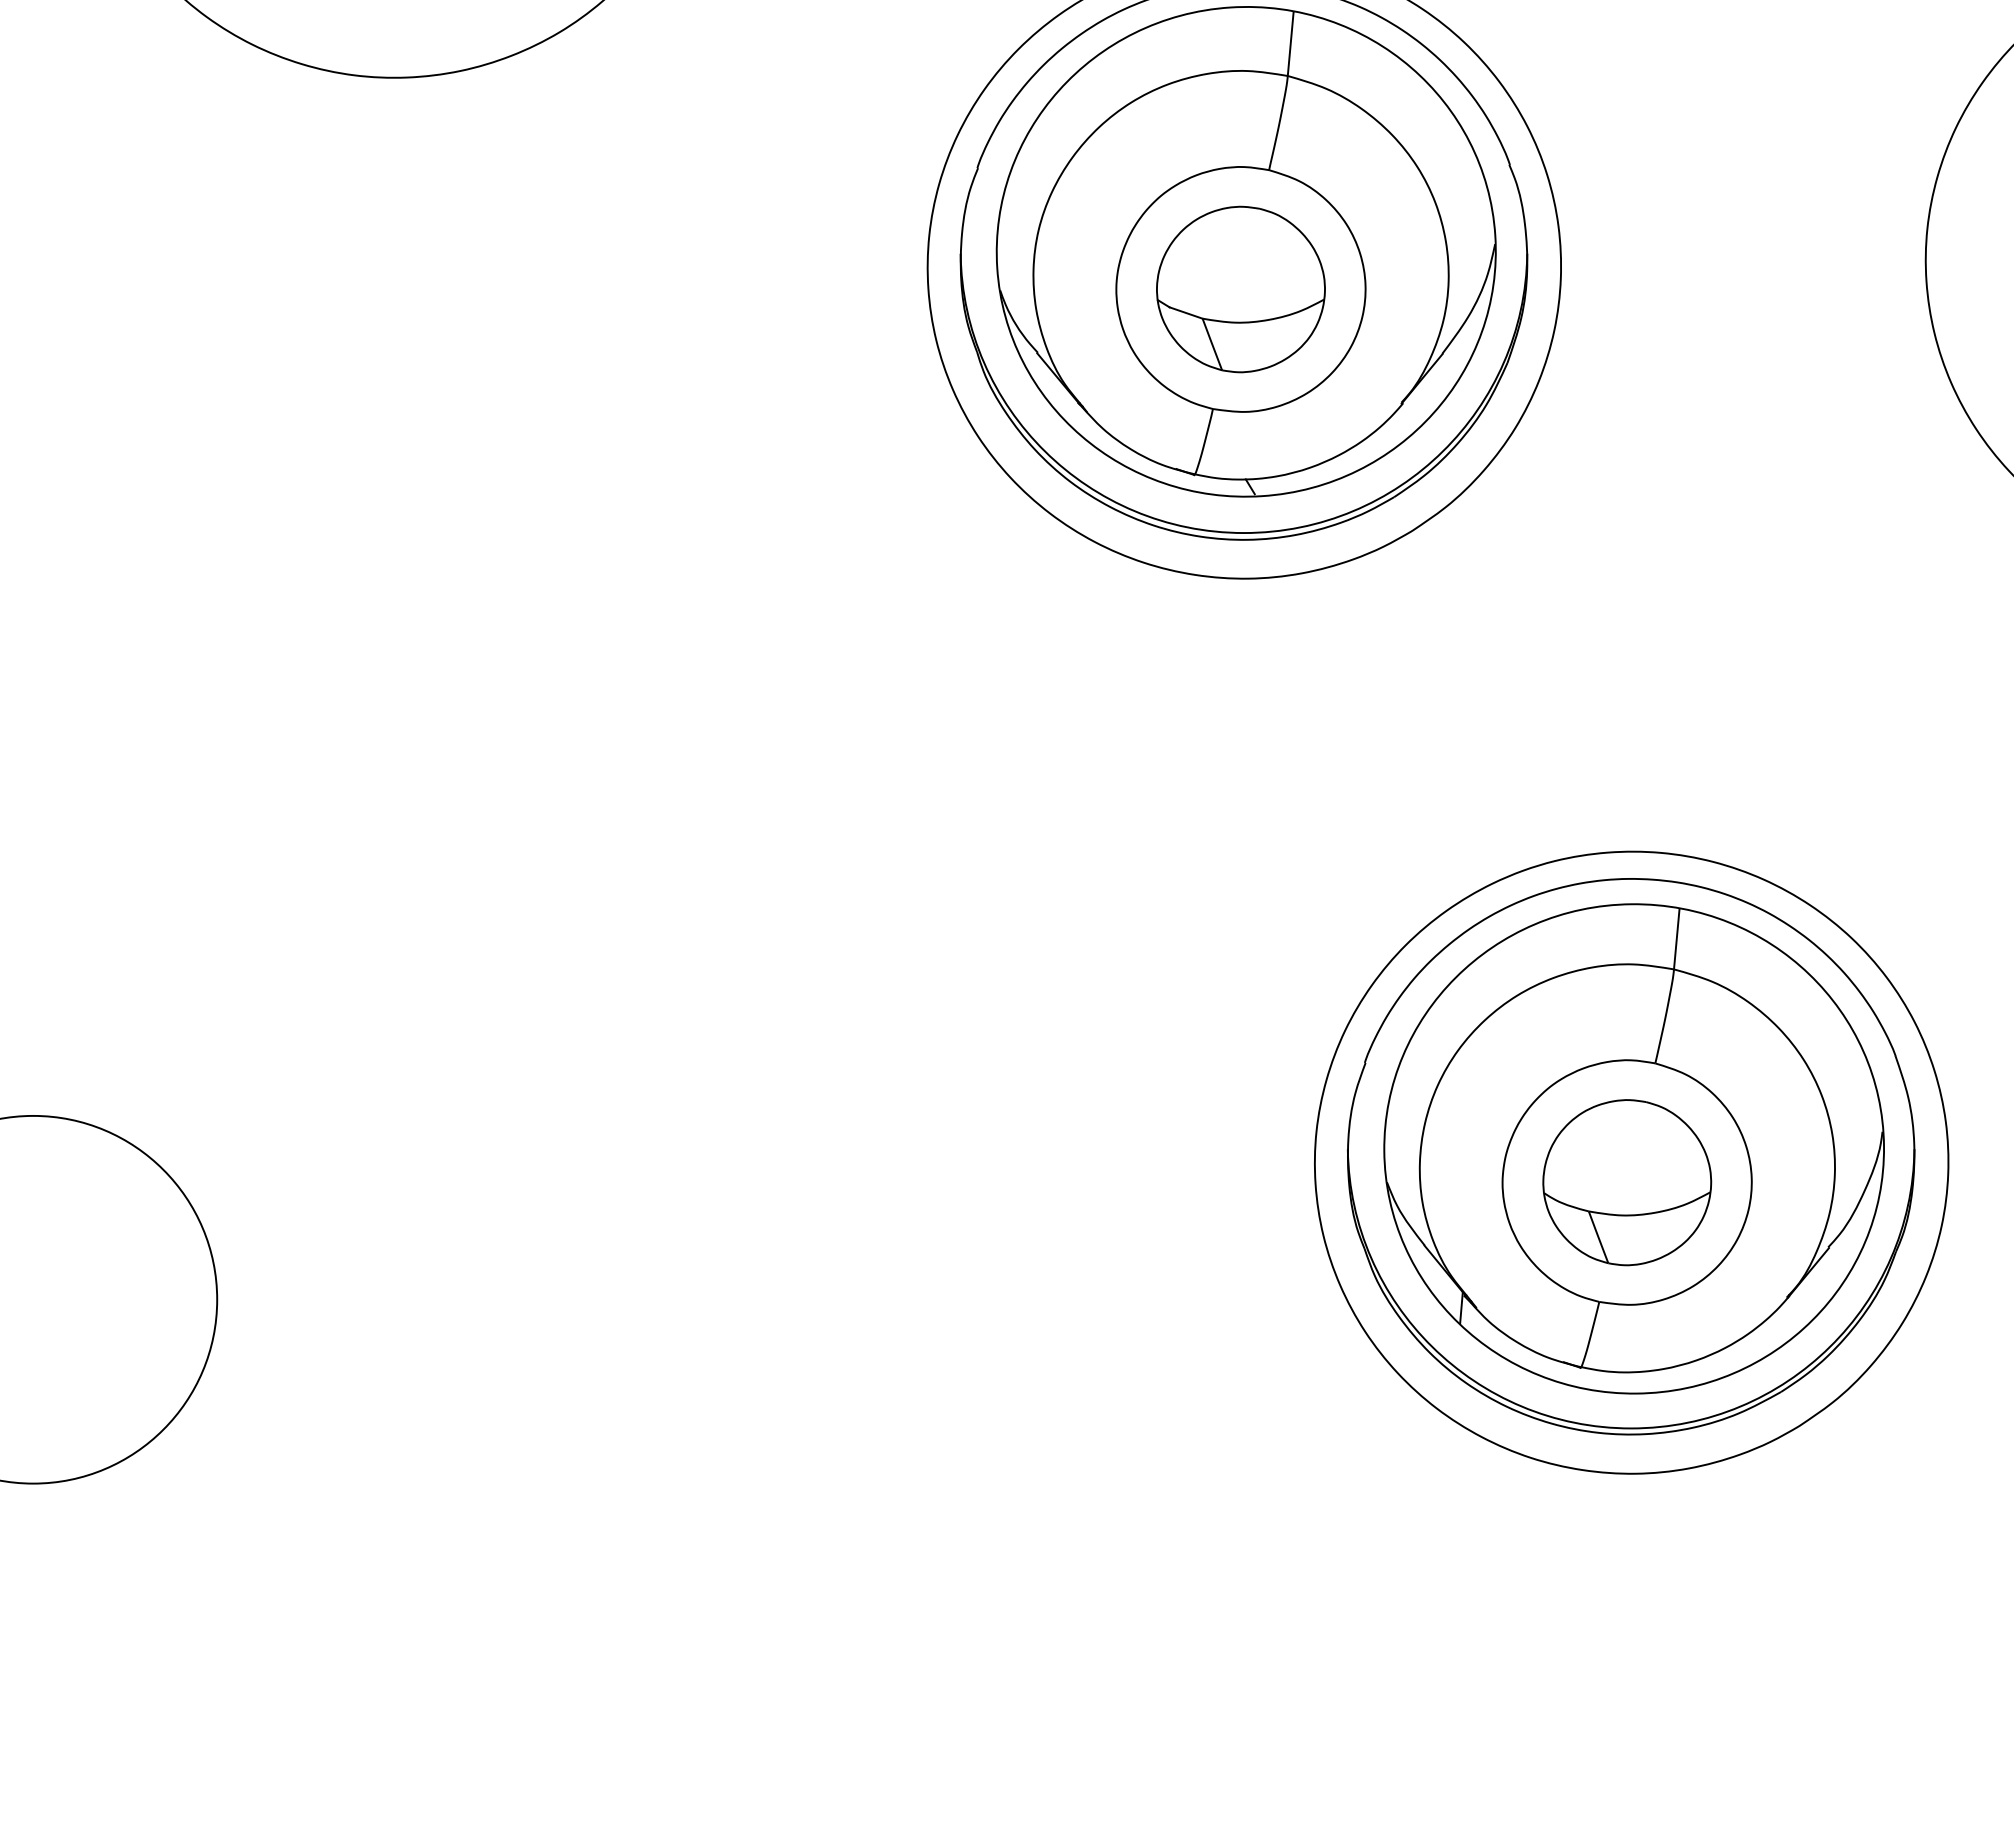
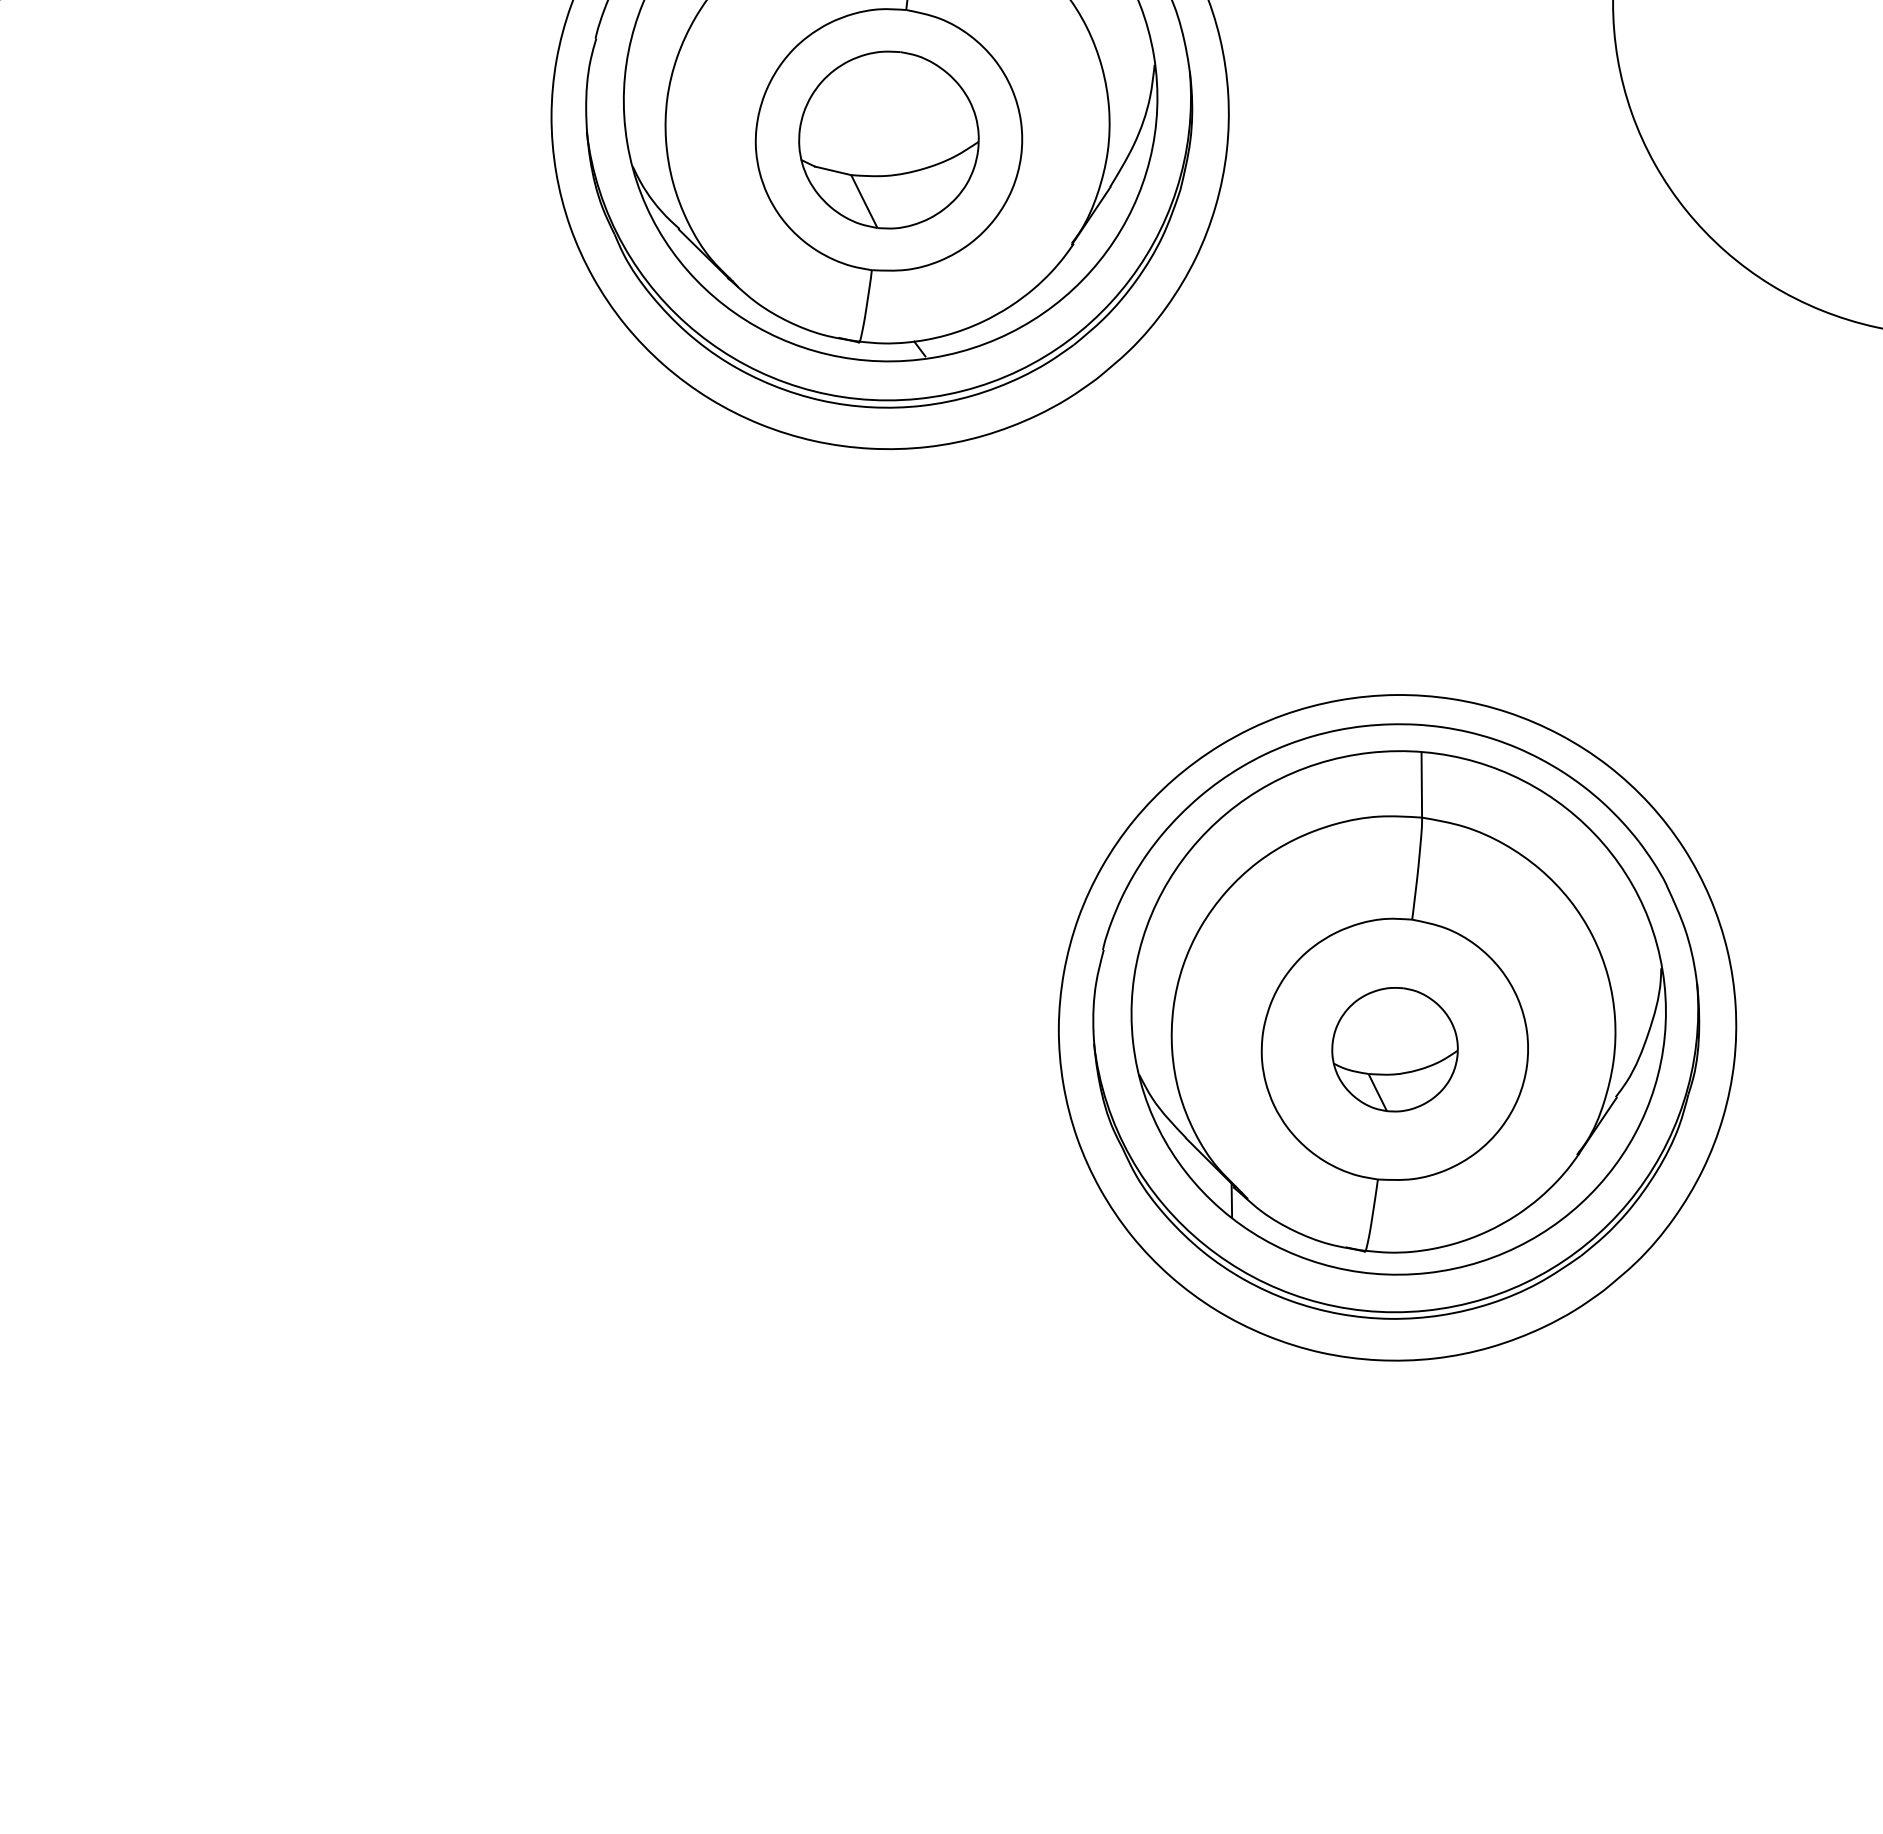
part: (1627, 1182) -> (1395, 1049), size x0.7

